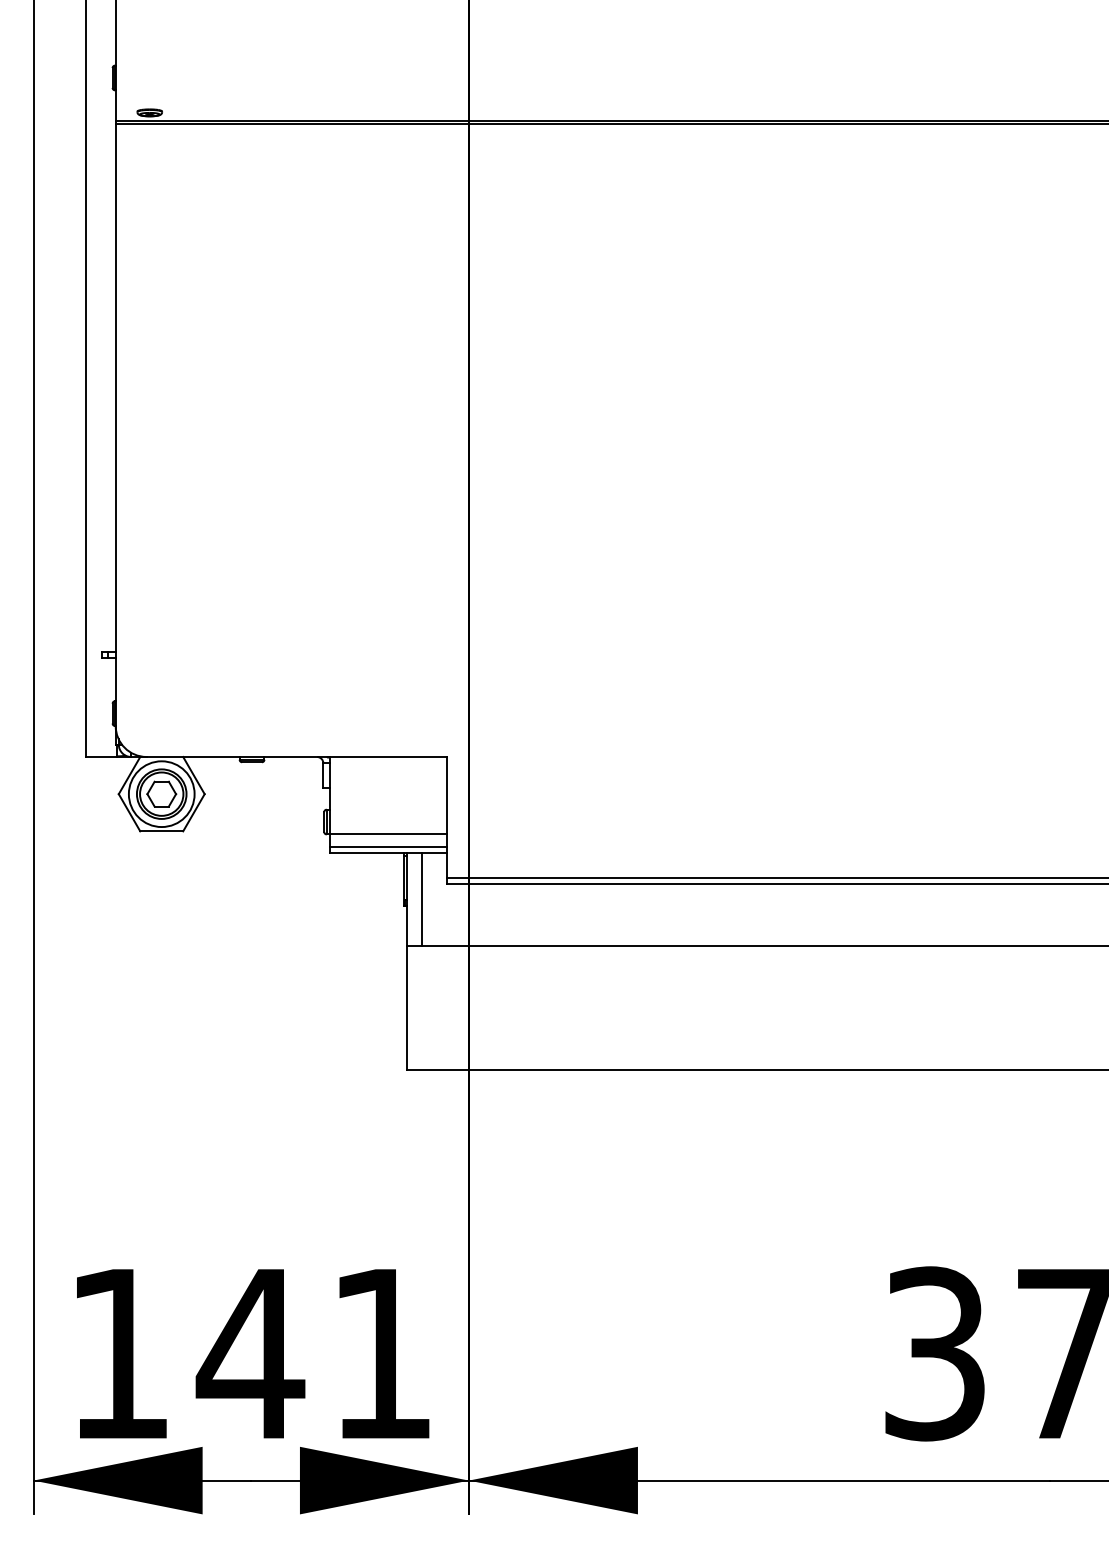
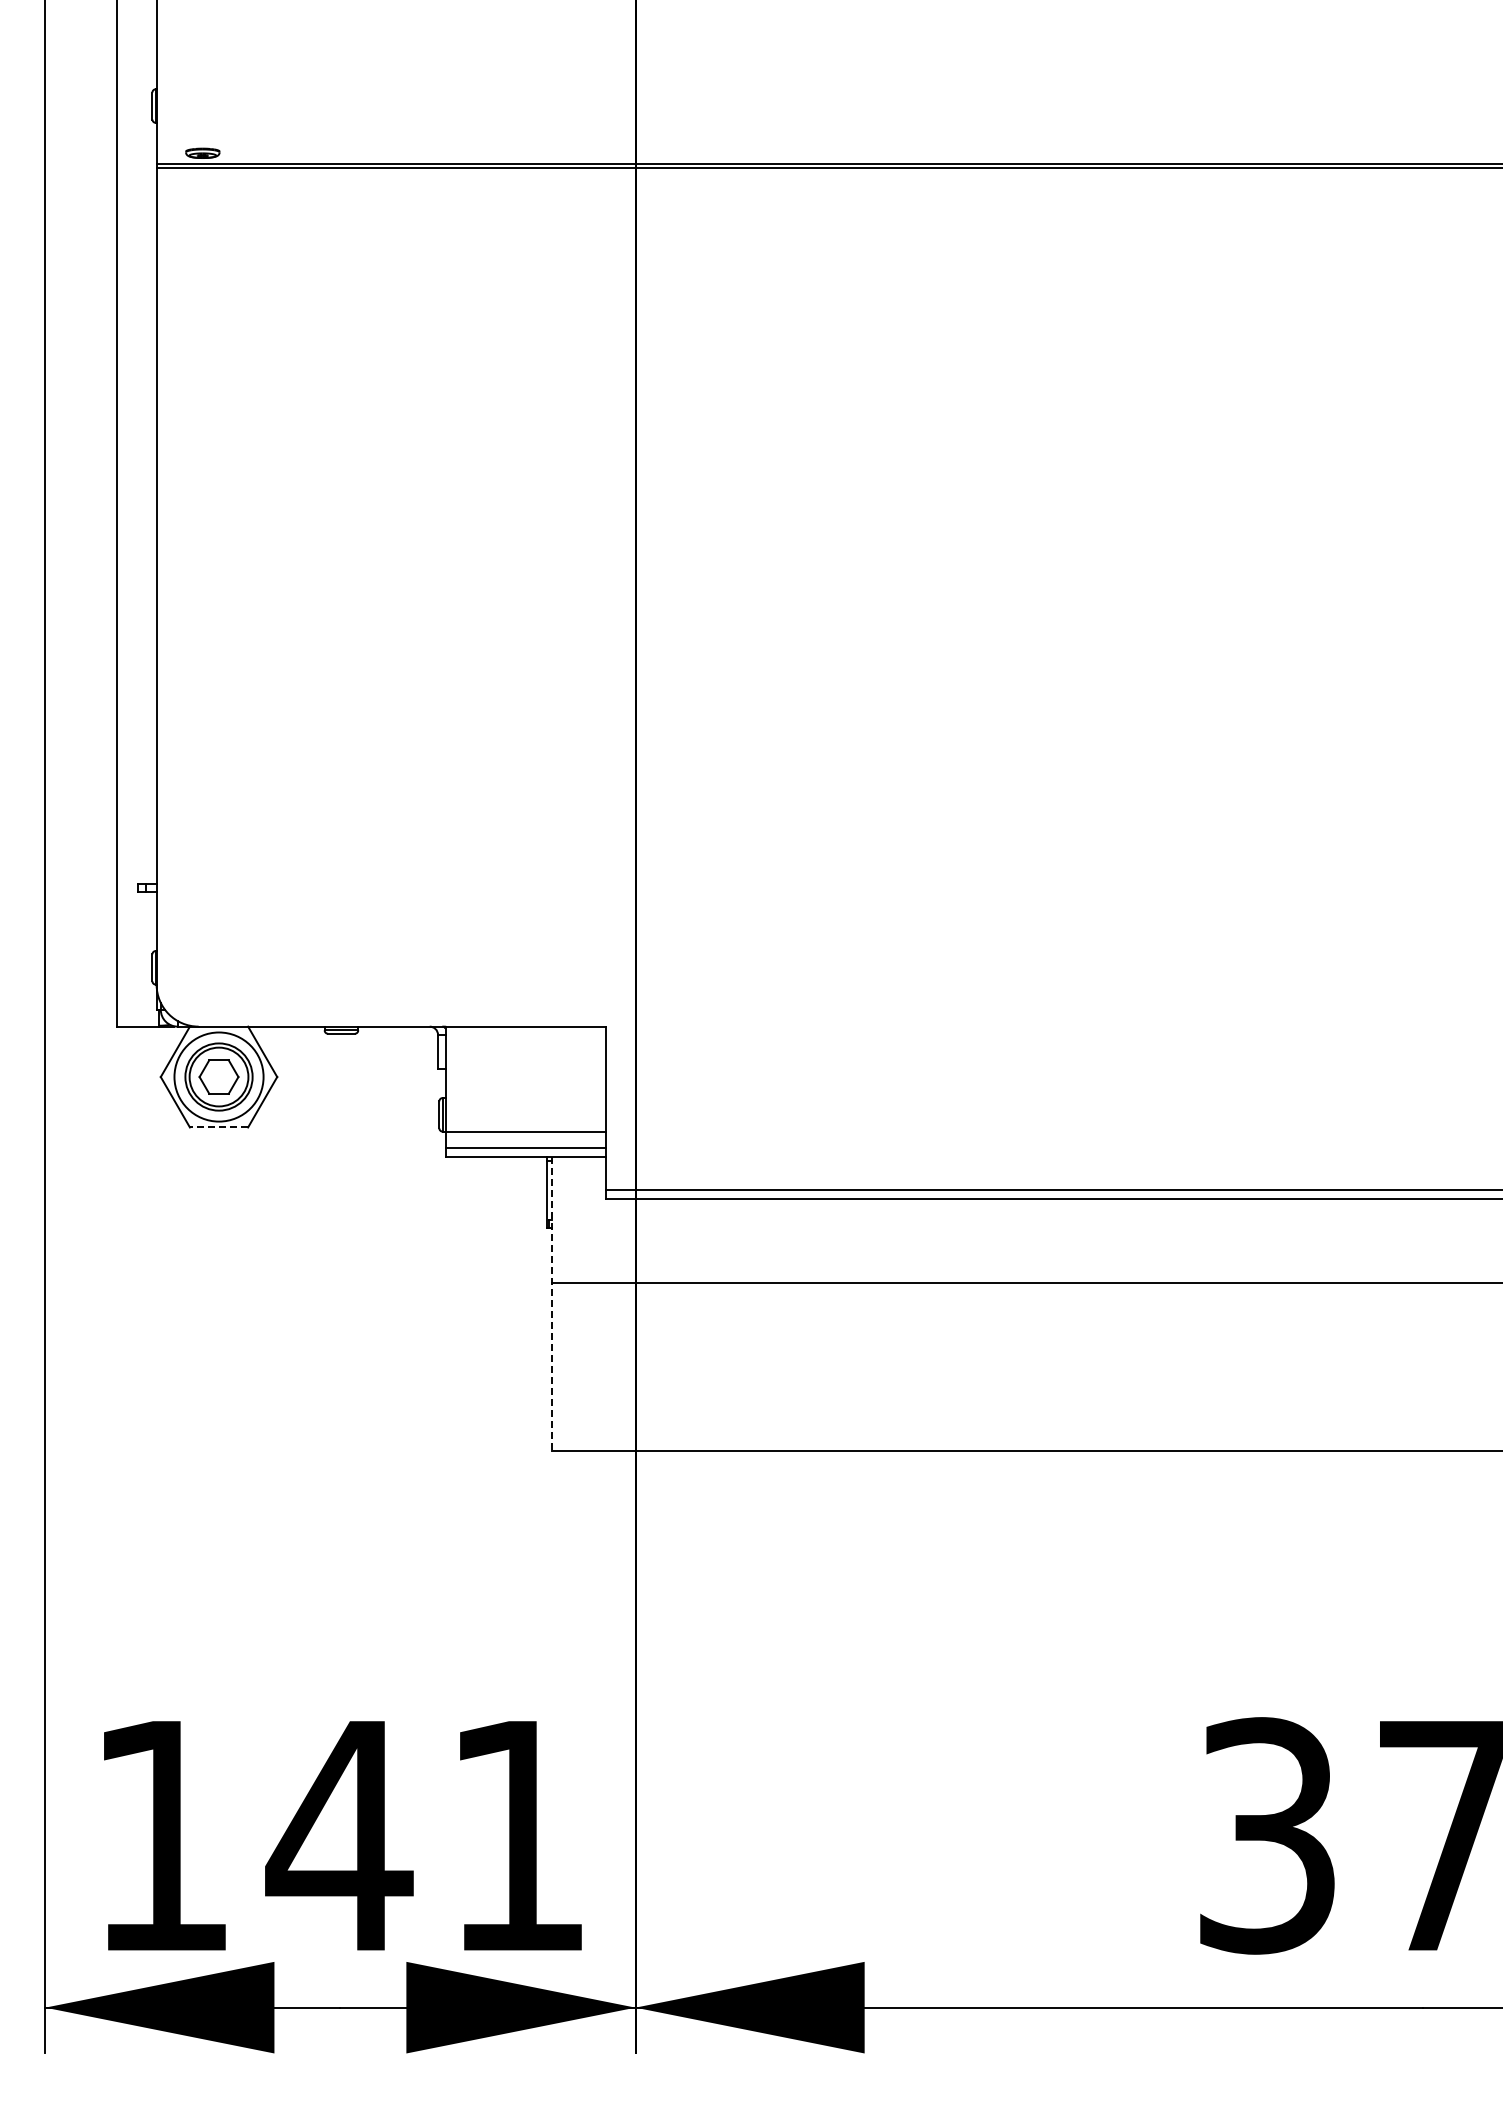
line: (161, 831) -> (218, 1127), solid -> dashed
line: (422, 899) -> (572, 1219), removed
line: (406, 961) -> (551, 1304), solid -> dashed

